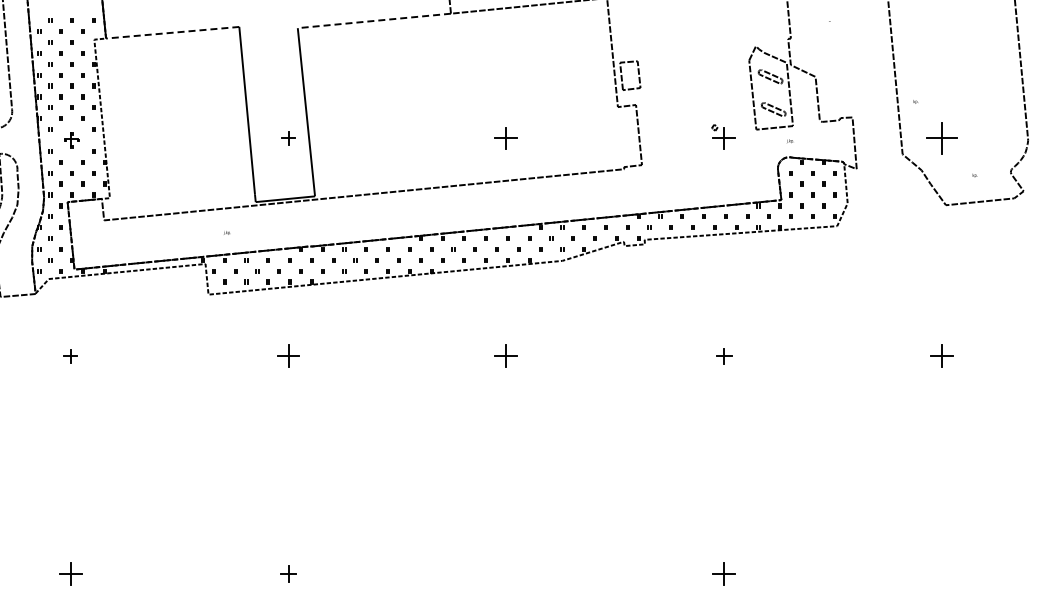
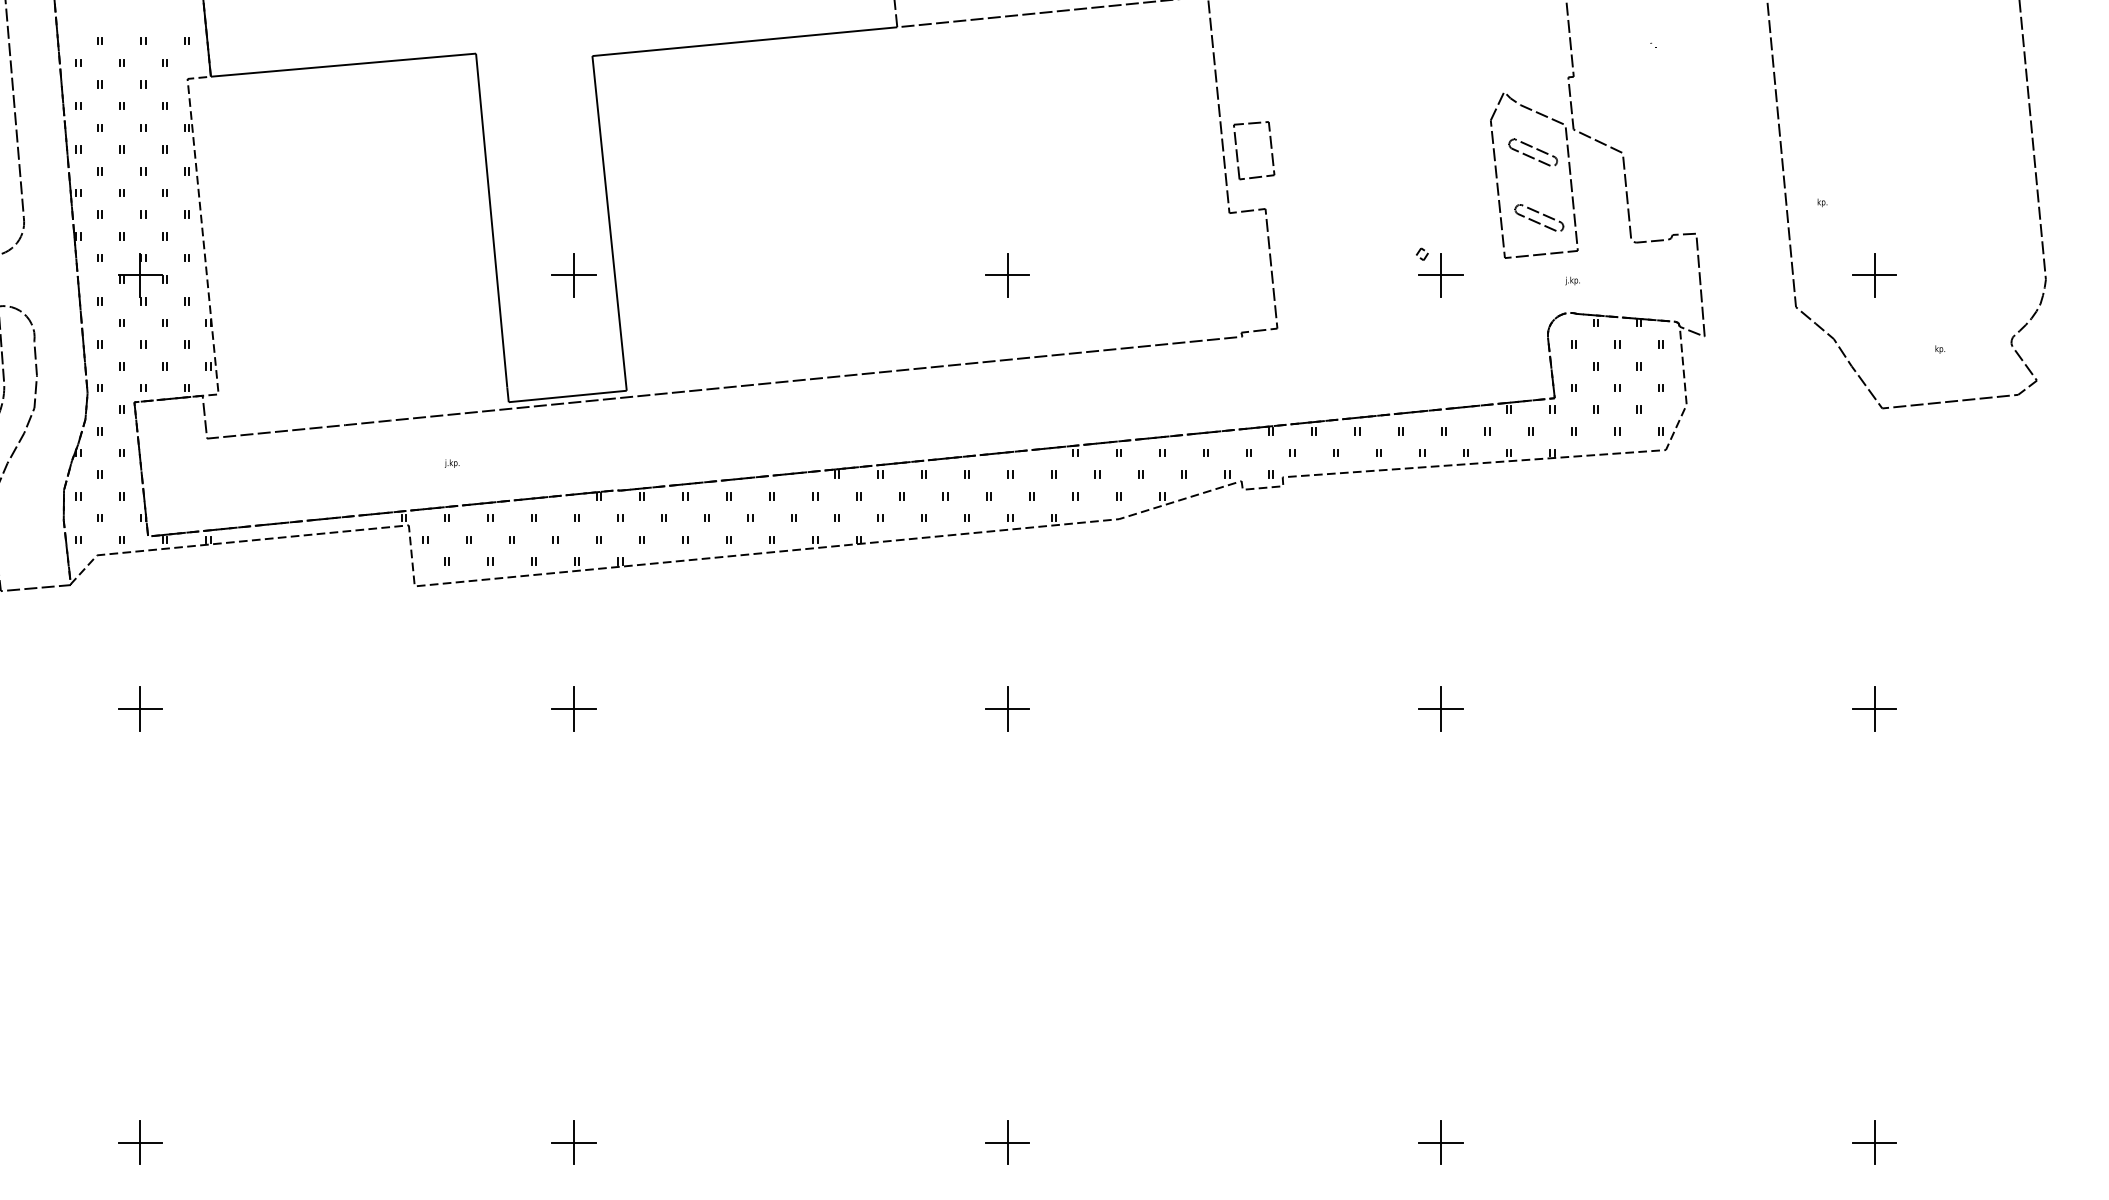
line: (374, 20) -> (745, 40), dashed -> solid
line: (172, 32) -> (343, 64), dashed -> solid
part: (288, 138) -> (573, 275), size x1.67
part: (941, 138) -> (1873, 275), size x0.71
part: (71, 140) -> (142, 279), size x1.67
part: (70, 355) -> (140, 707), size x1.67
part: (723, 355) -> (1439, 707), size x1.43
part: (288, 573) -> (573, 1141), size x1.43
part: (505, 573) -> (1005, 1141), added
part: (941, 573) -> (1873, 1141), added

